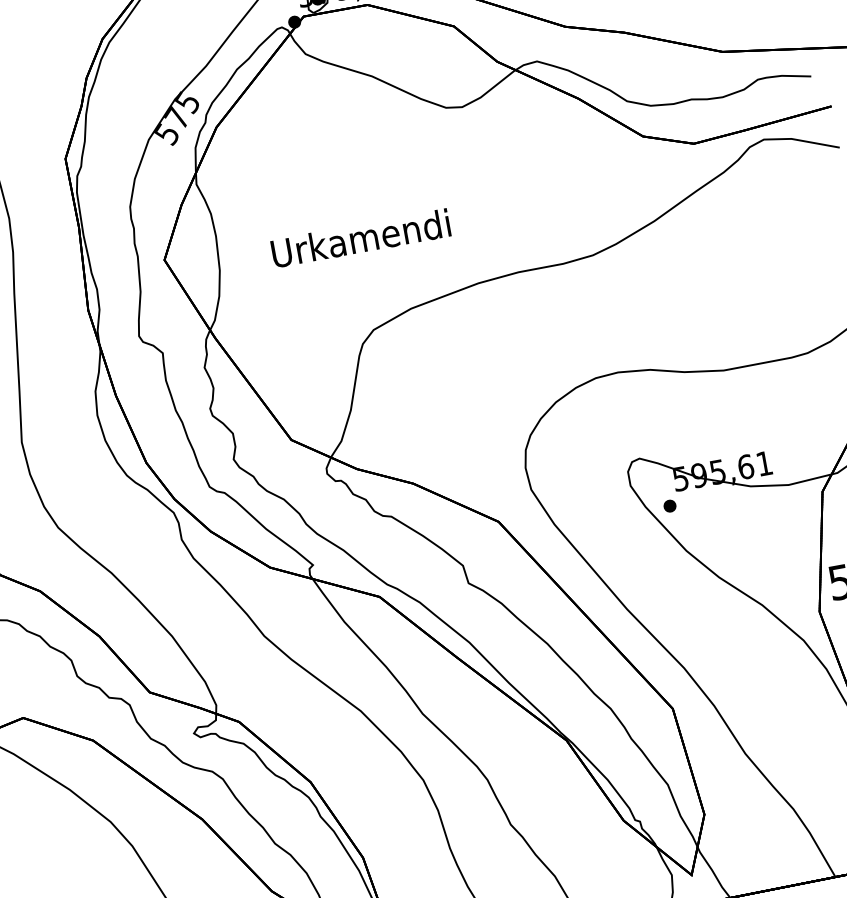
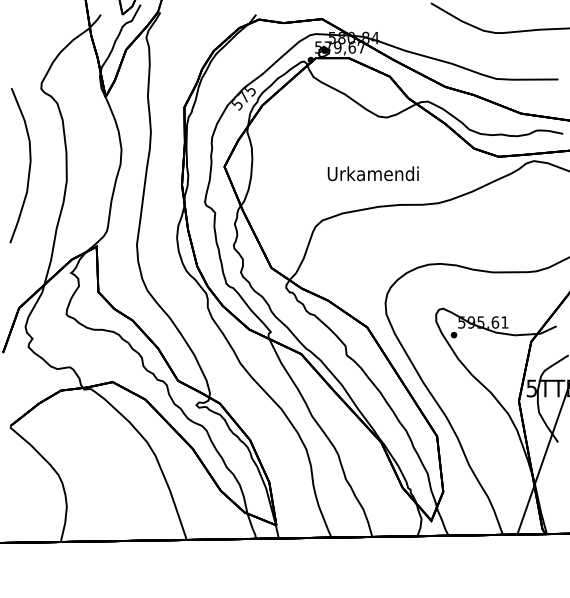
text: (359, 238) -> (372, 173), moved

